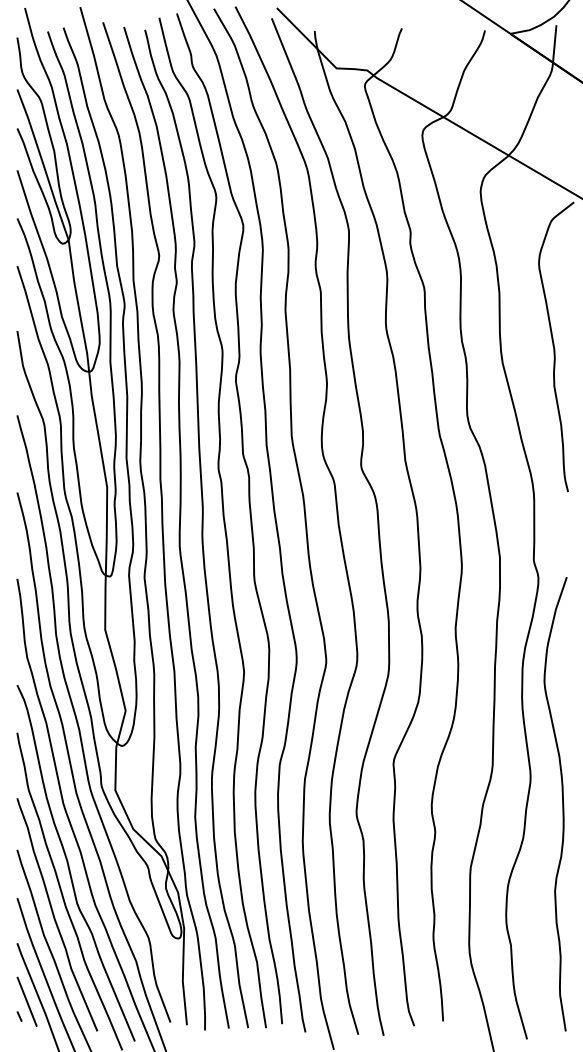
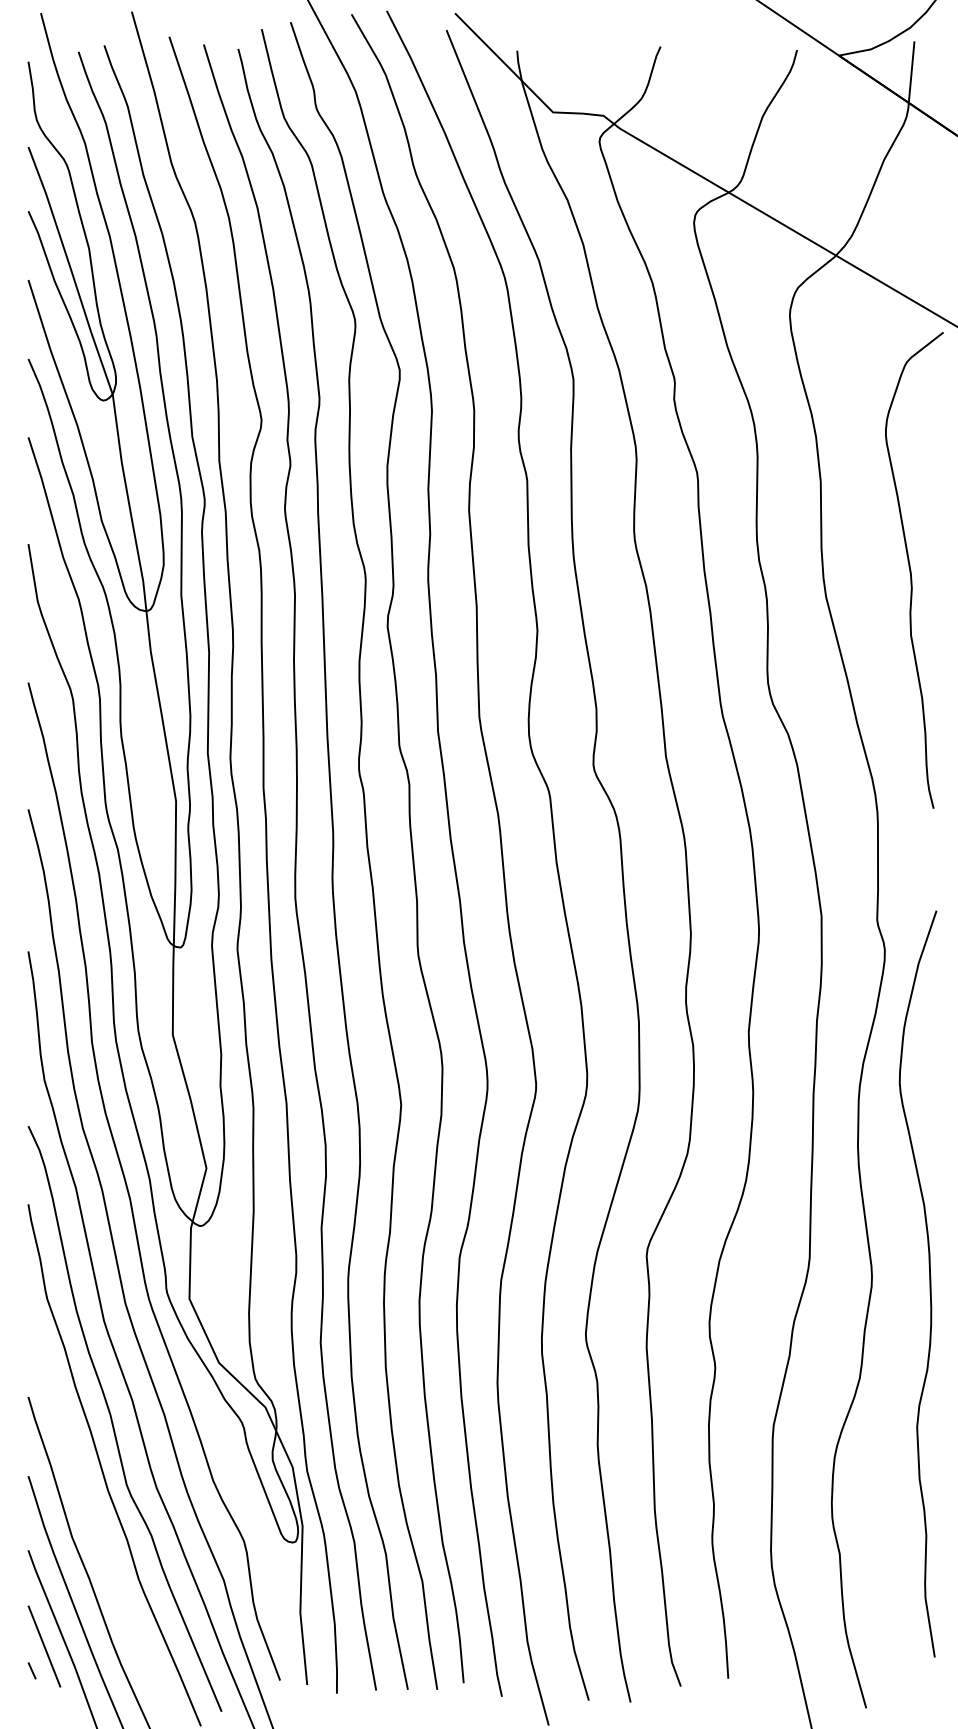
curve: (562, 804) -> (929, 1284), moved
curve: (54, 914) -> (89, 1503), removed

